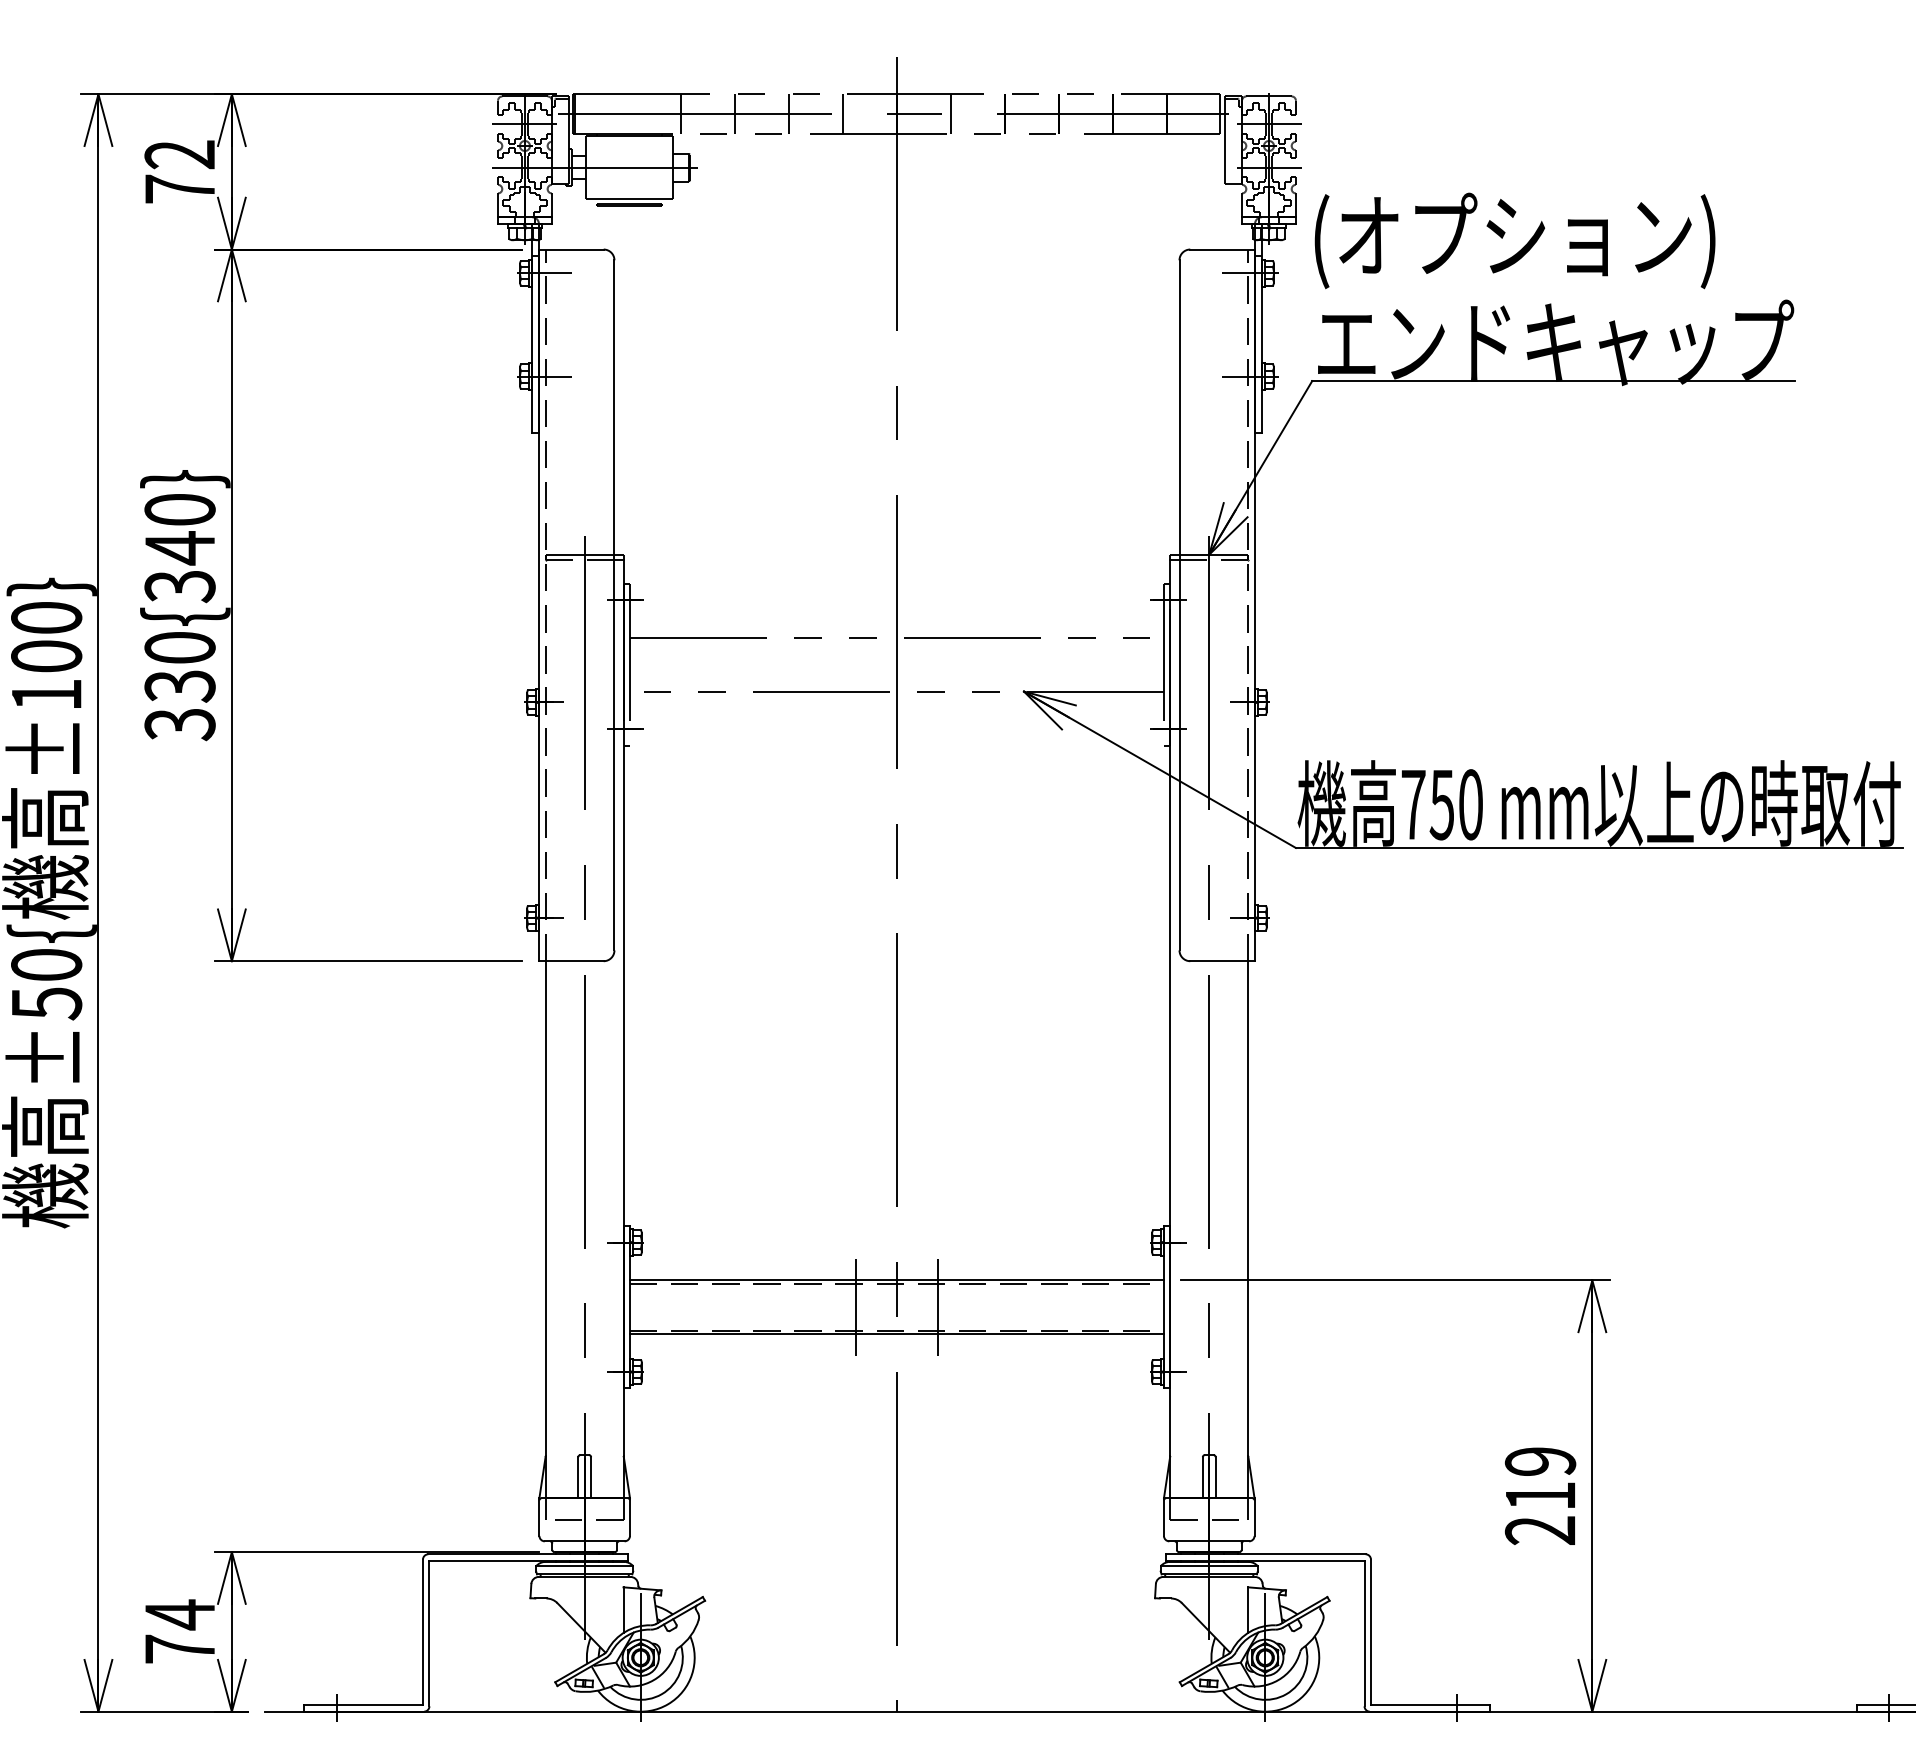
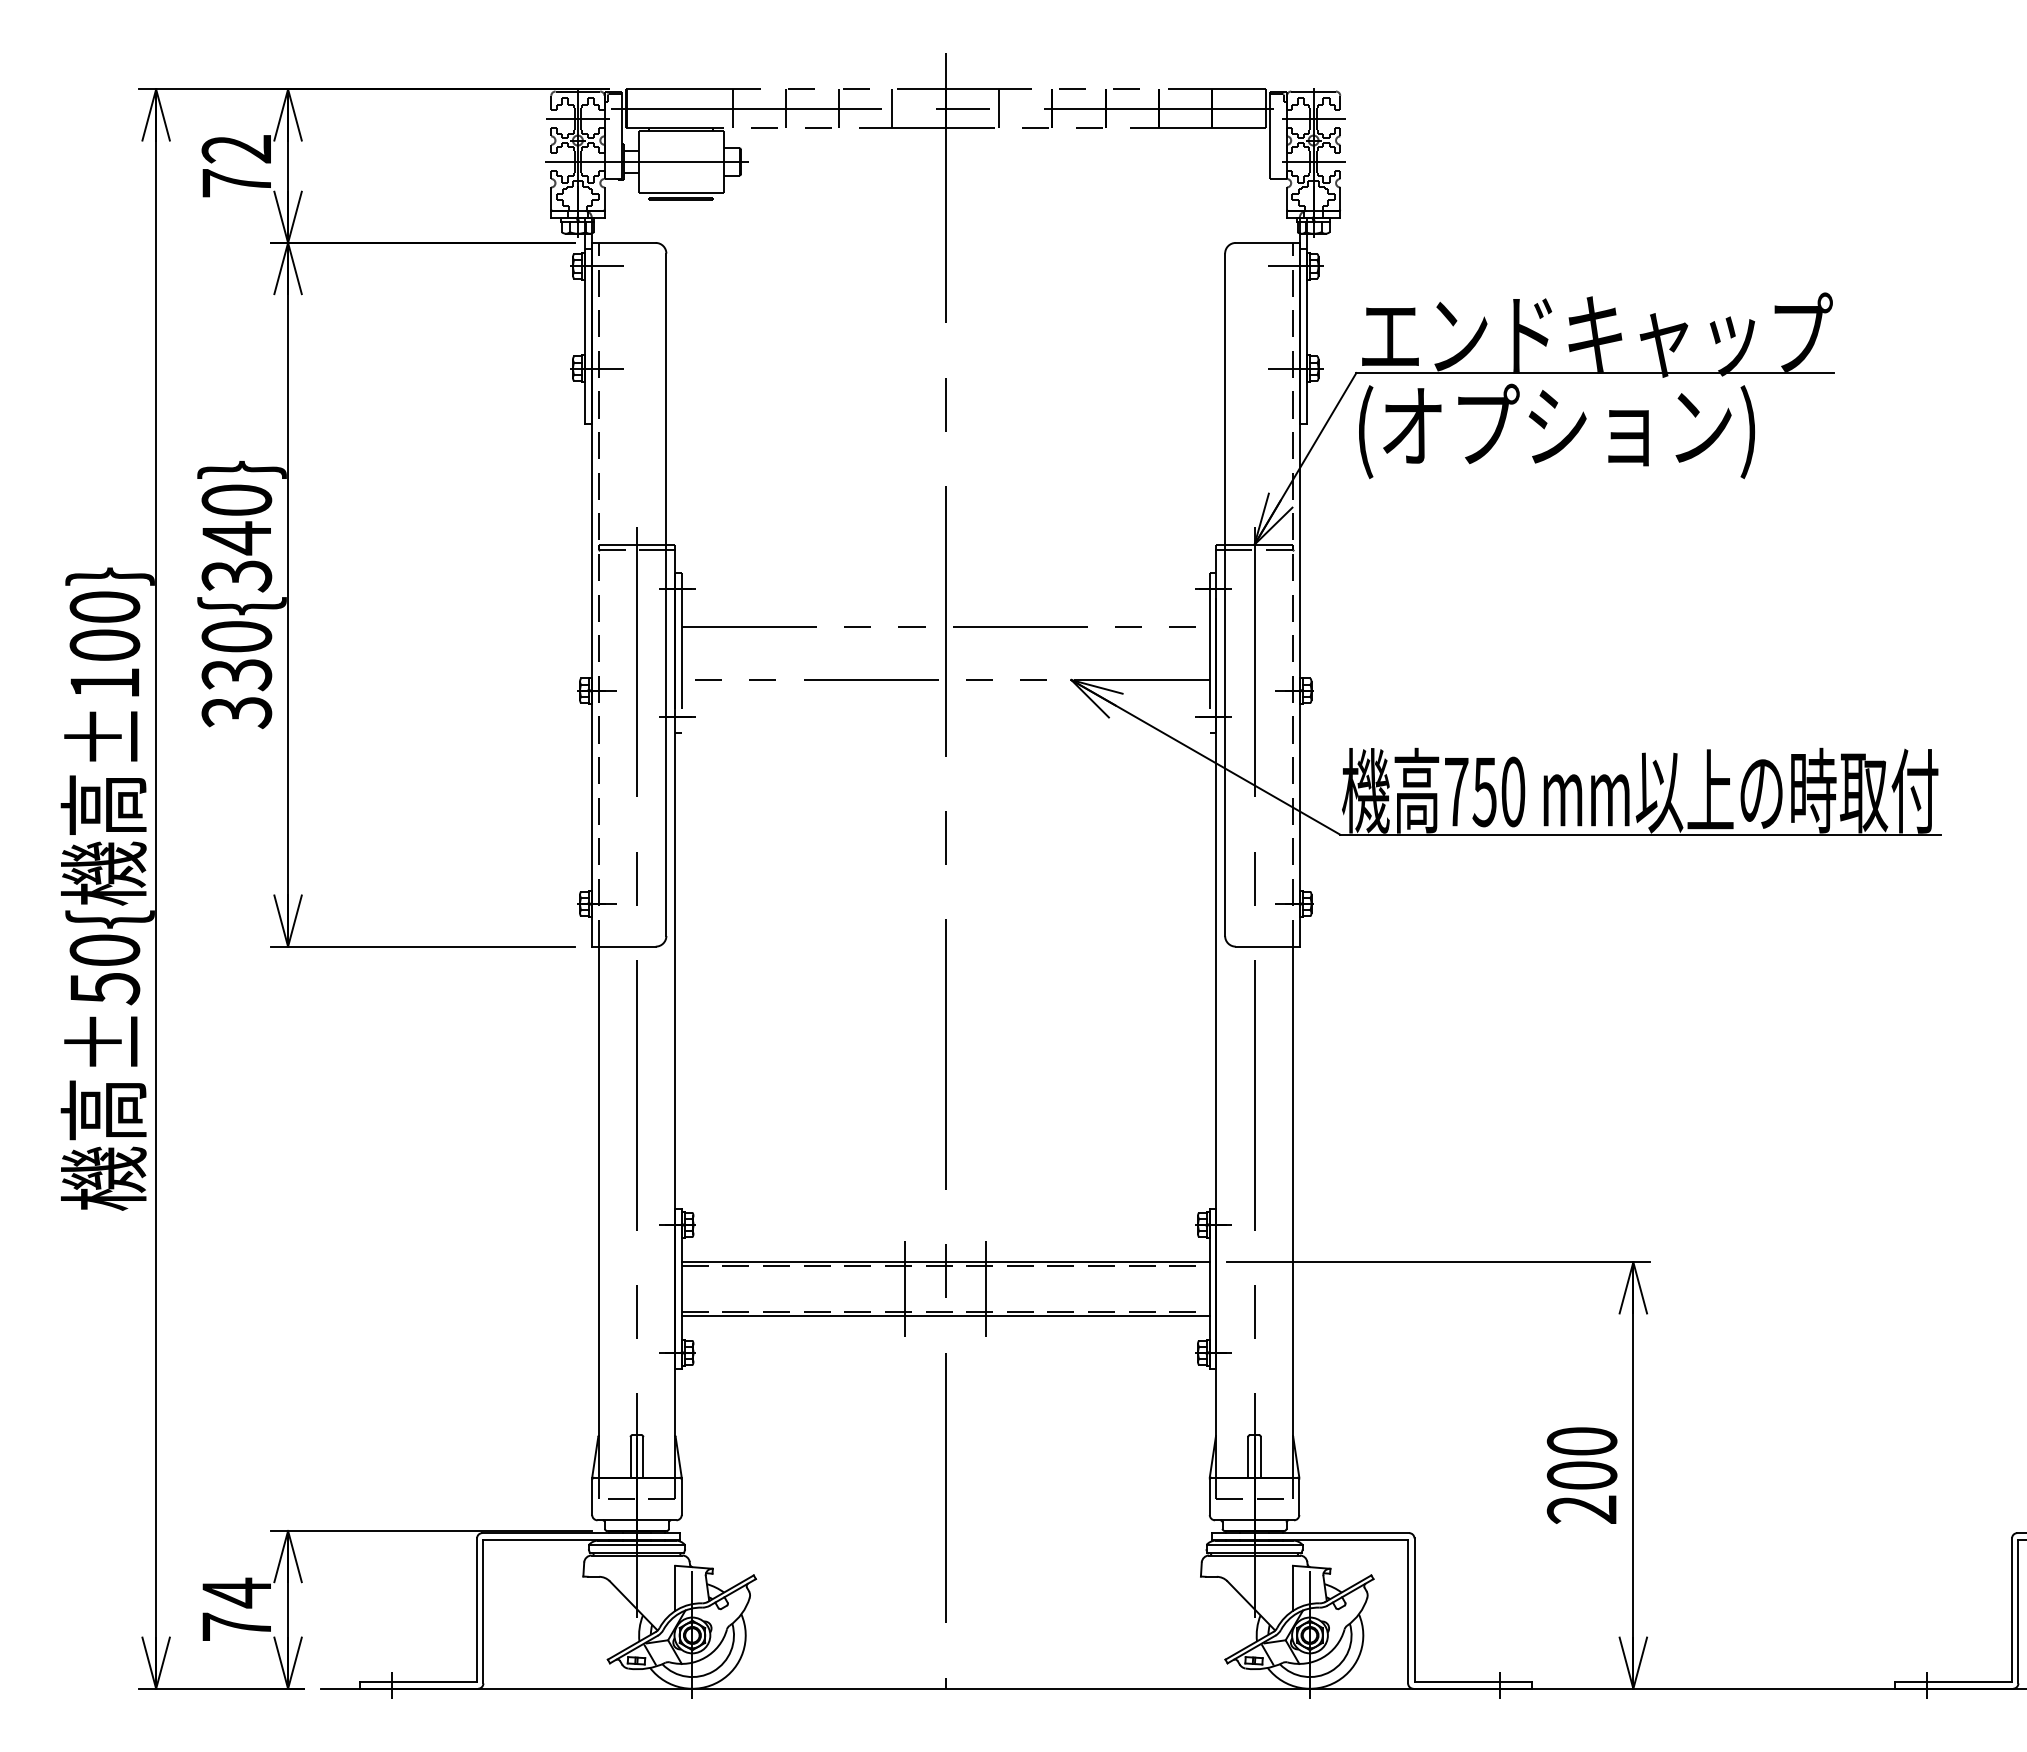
text: (1514, 240) -> (1556, 431), moved
text: (1539, 1478) -> (1581, 1458), 219 -> 200

